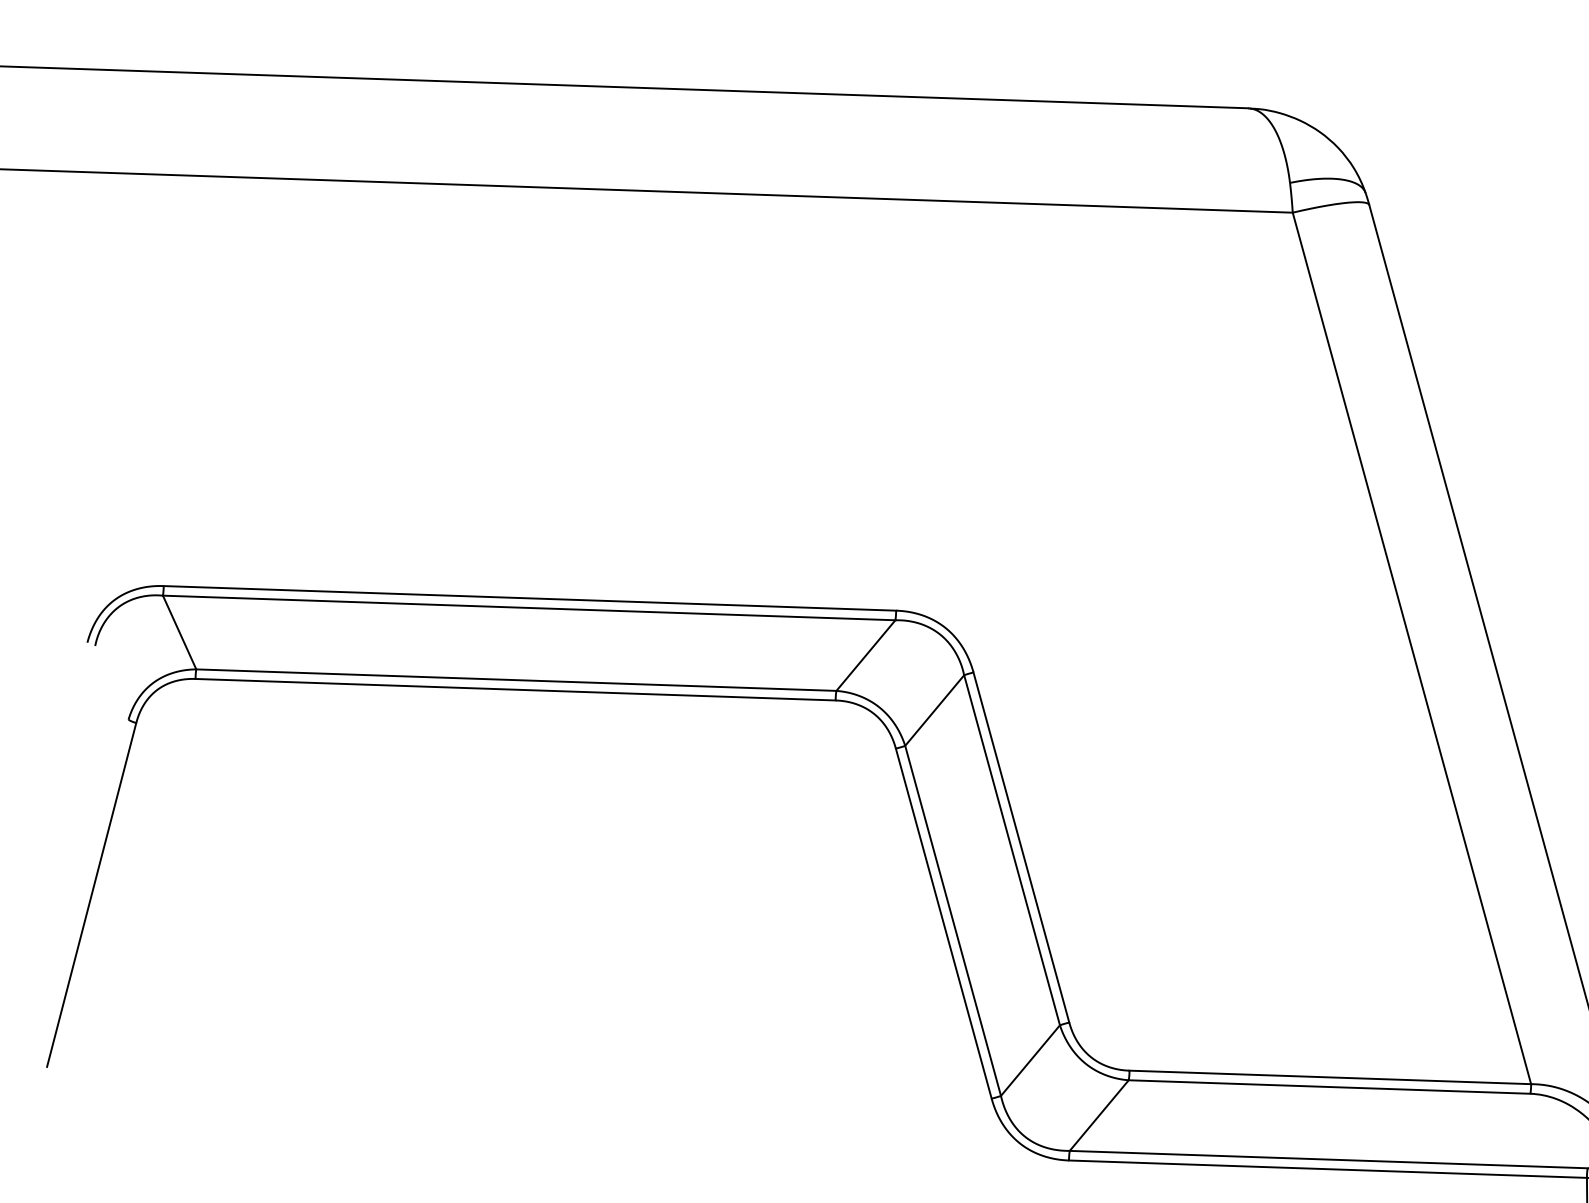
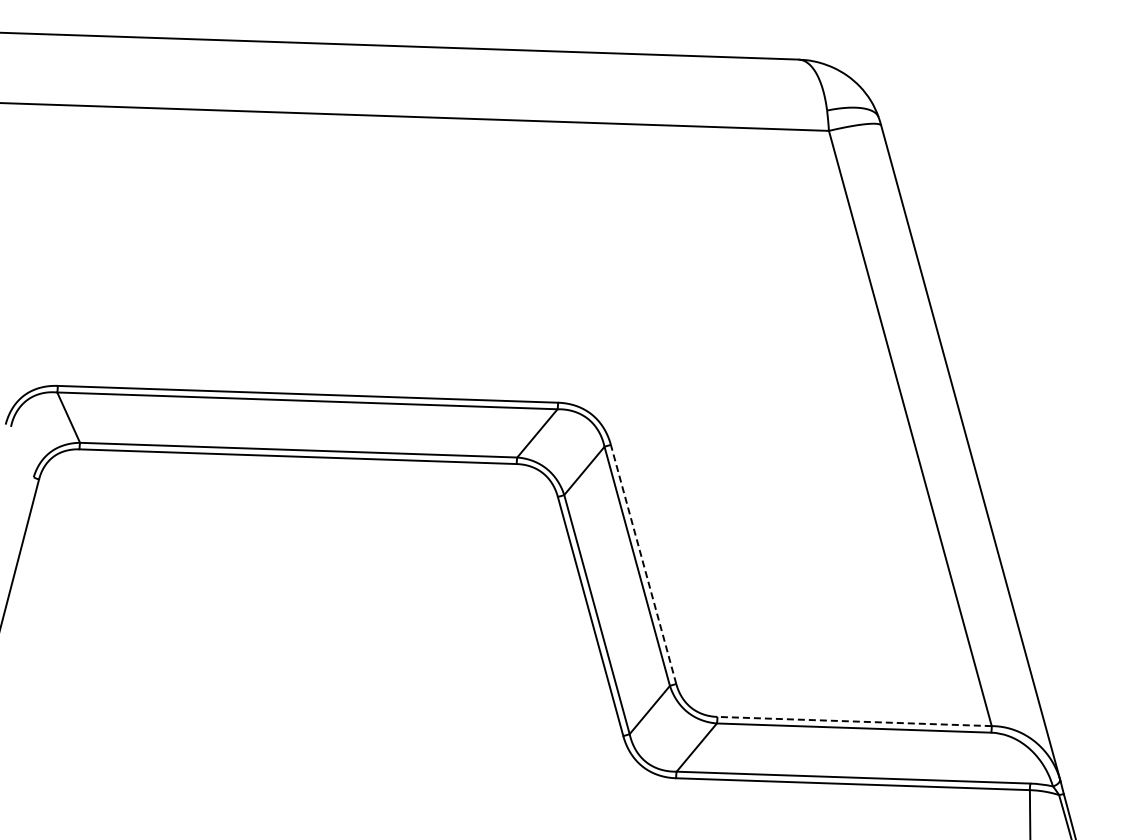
line: (1021, 847) -> (643, 564), solid -> dashed
line: (1330, 1077) -> (854, 721), solid -> dashed

